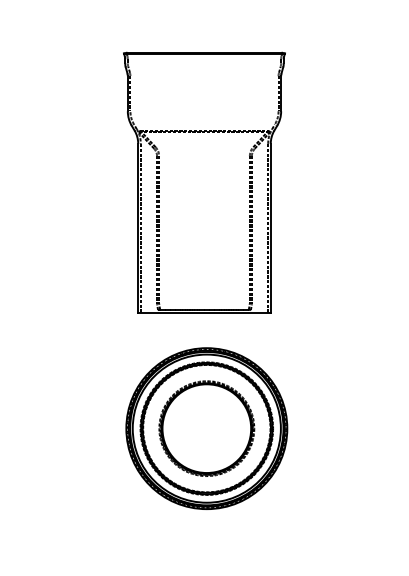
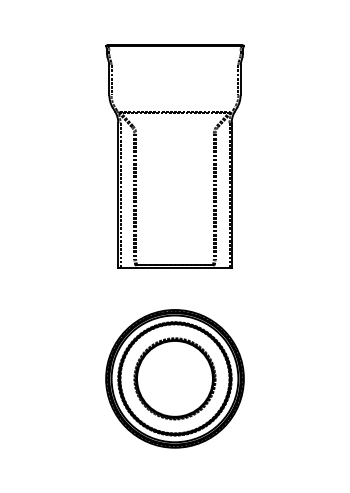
part: (206, 428) -> (174, 378), moved

